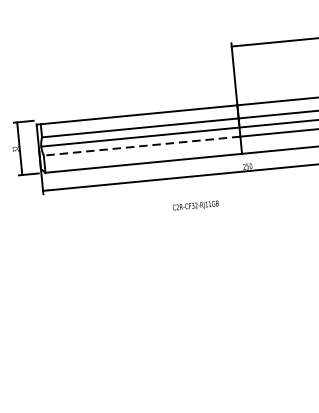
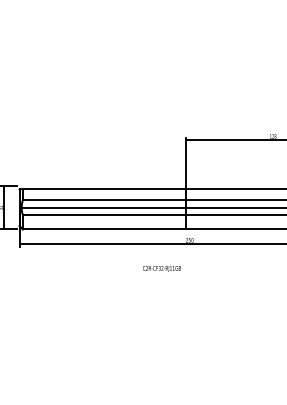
line: (142, 146) -> (104, 215), dashed -> solid
text: (195, 205) -> (161, 268), moved

